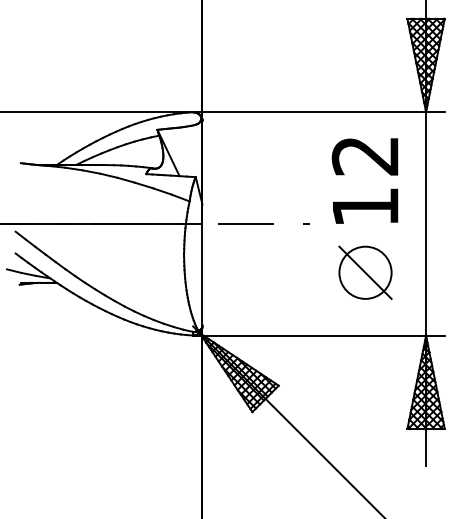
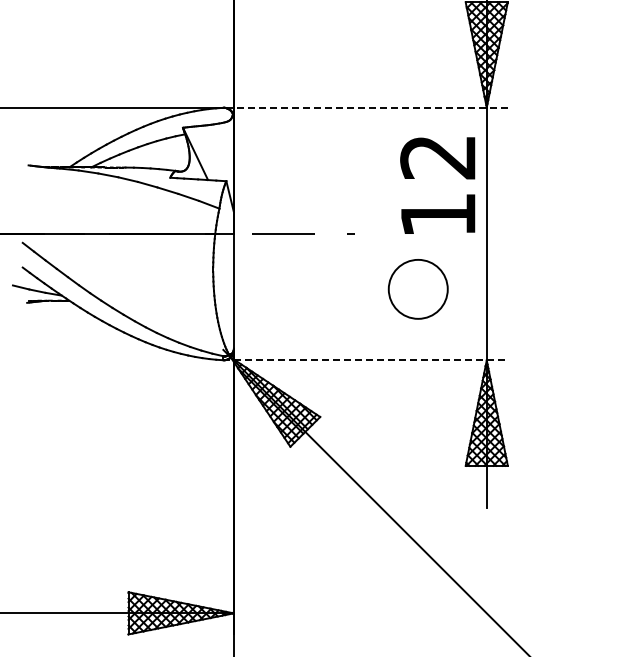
line: (318, 111) -> (365, 107), solid -> dashed
text: (364, 180) -> (437, 185), moved
line: (364, 272) -> (417, 288), removed
line: (319, 335) -> (366, 360), solid -> dashed

